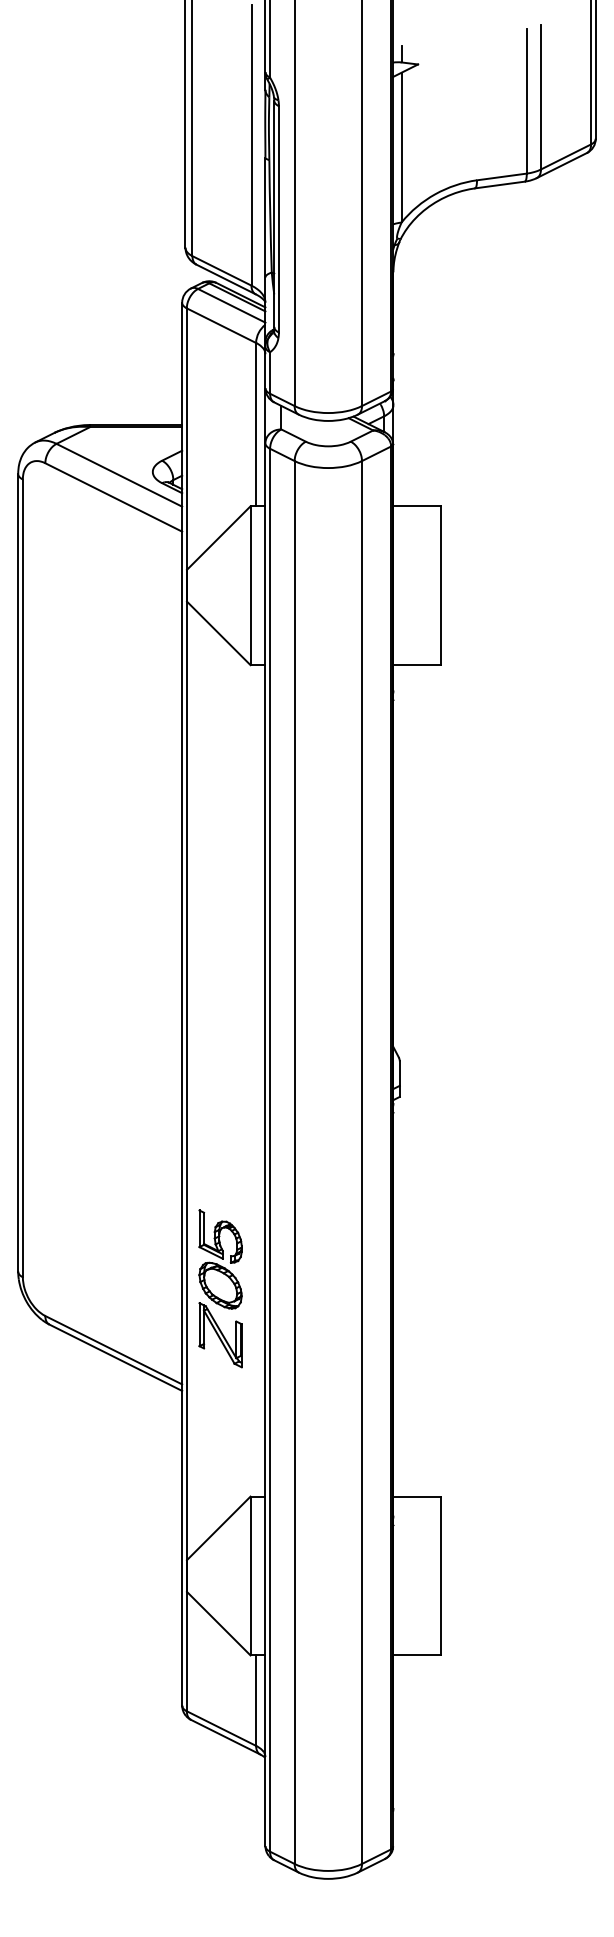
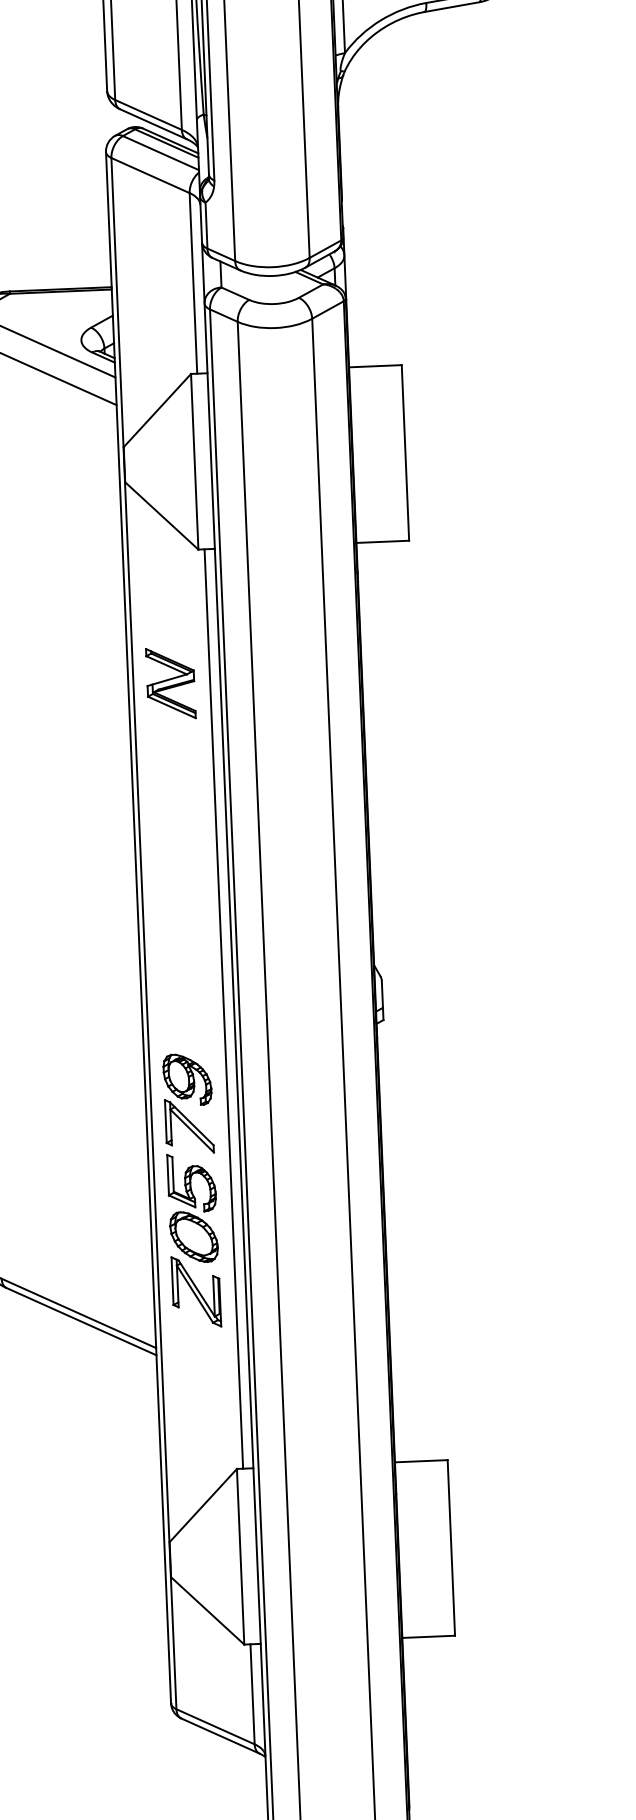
part: (220, 785) -> (170, 684), added
line: (256, 1080) -> (224, 1008), added
part: (220, 1165) -> (188, 1104), added

